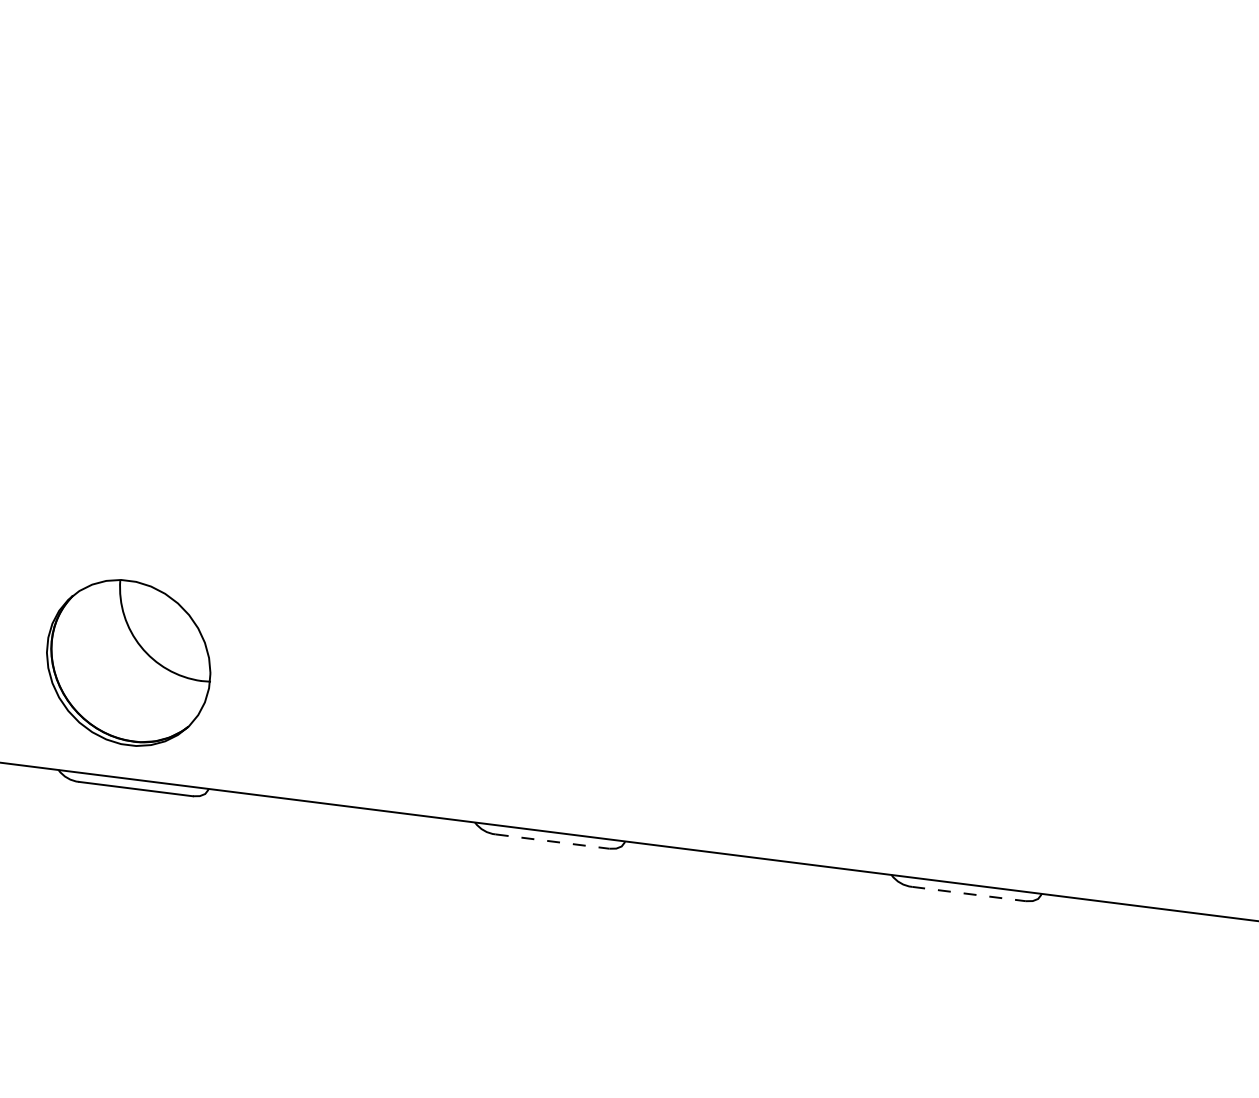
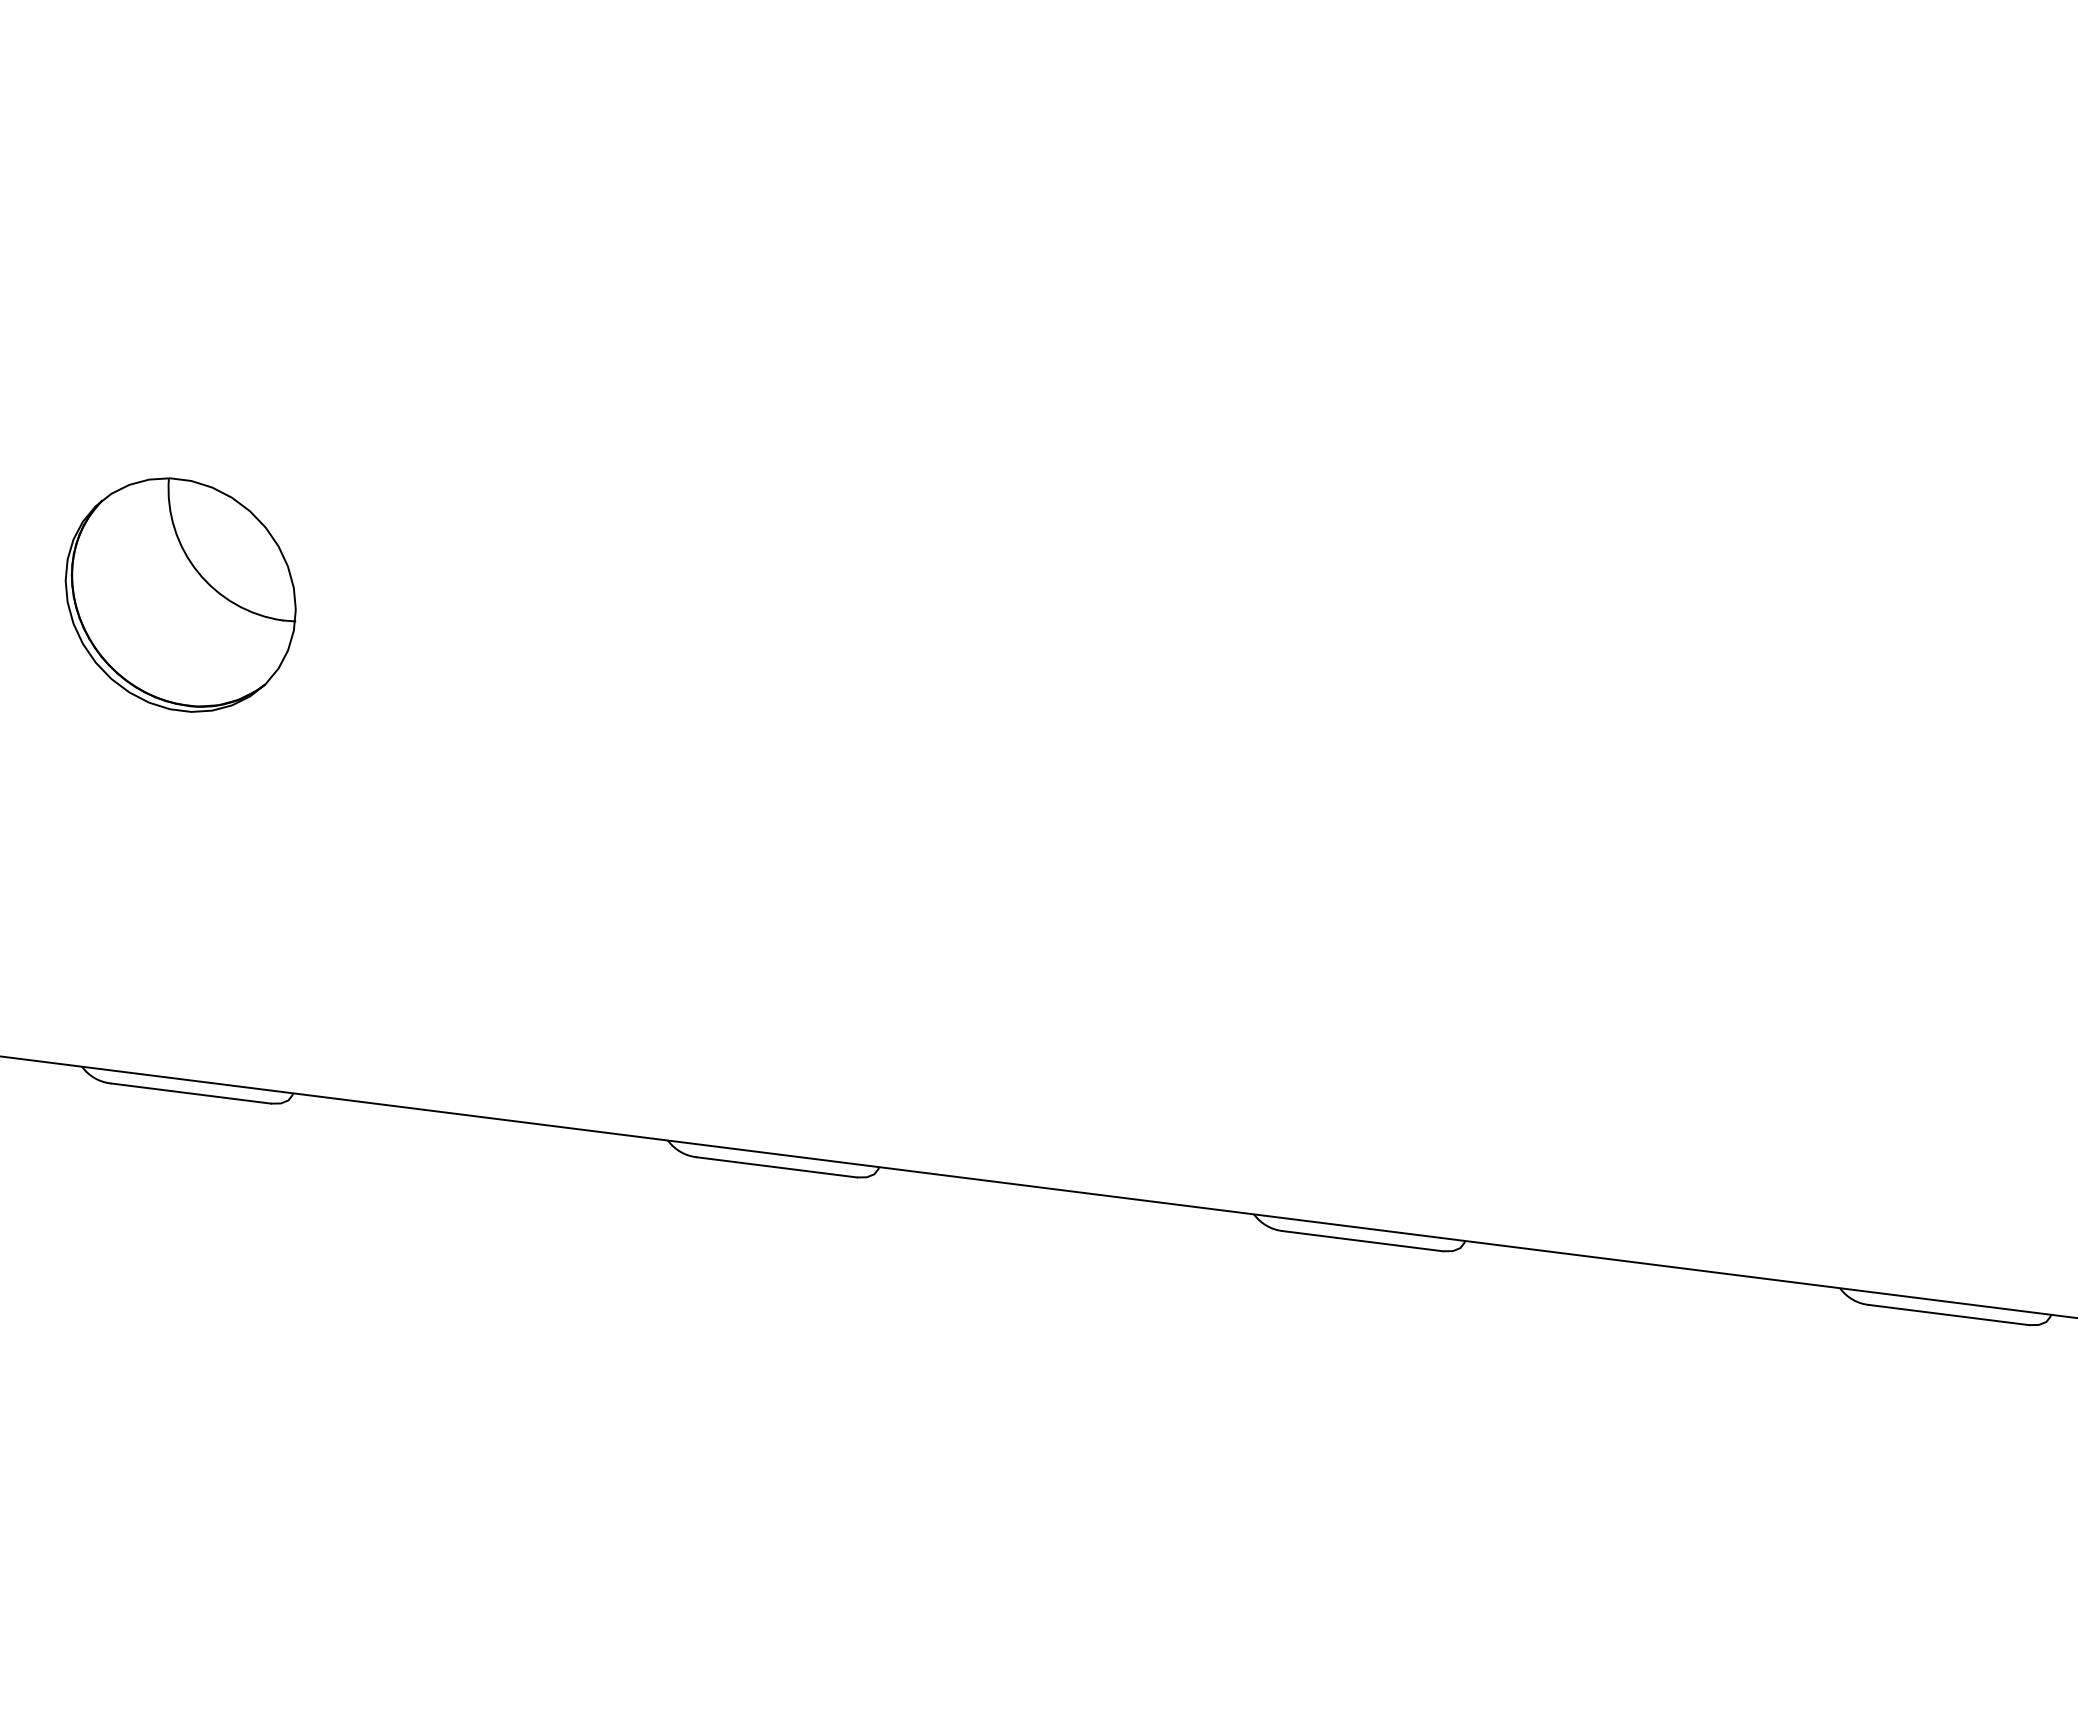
part: (128, 662) -> (180, 594), moved
line: (552, 841) -> (777, 1167), dashed -> solid
line: (969, 894) -> (1363, 1241), dashed -> solid

